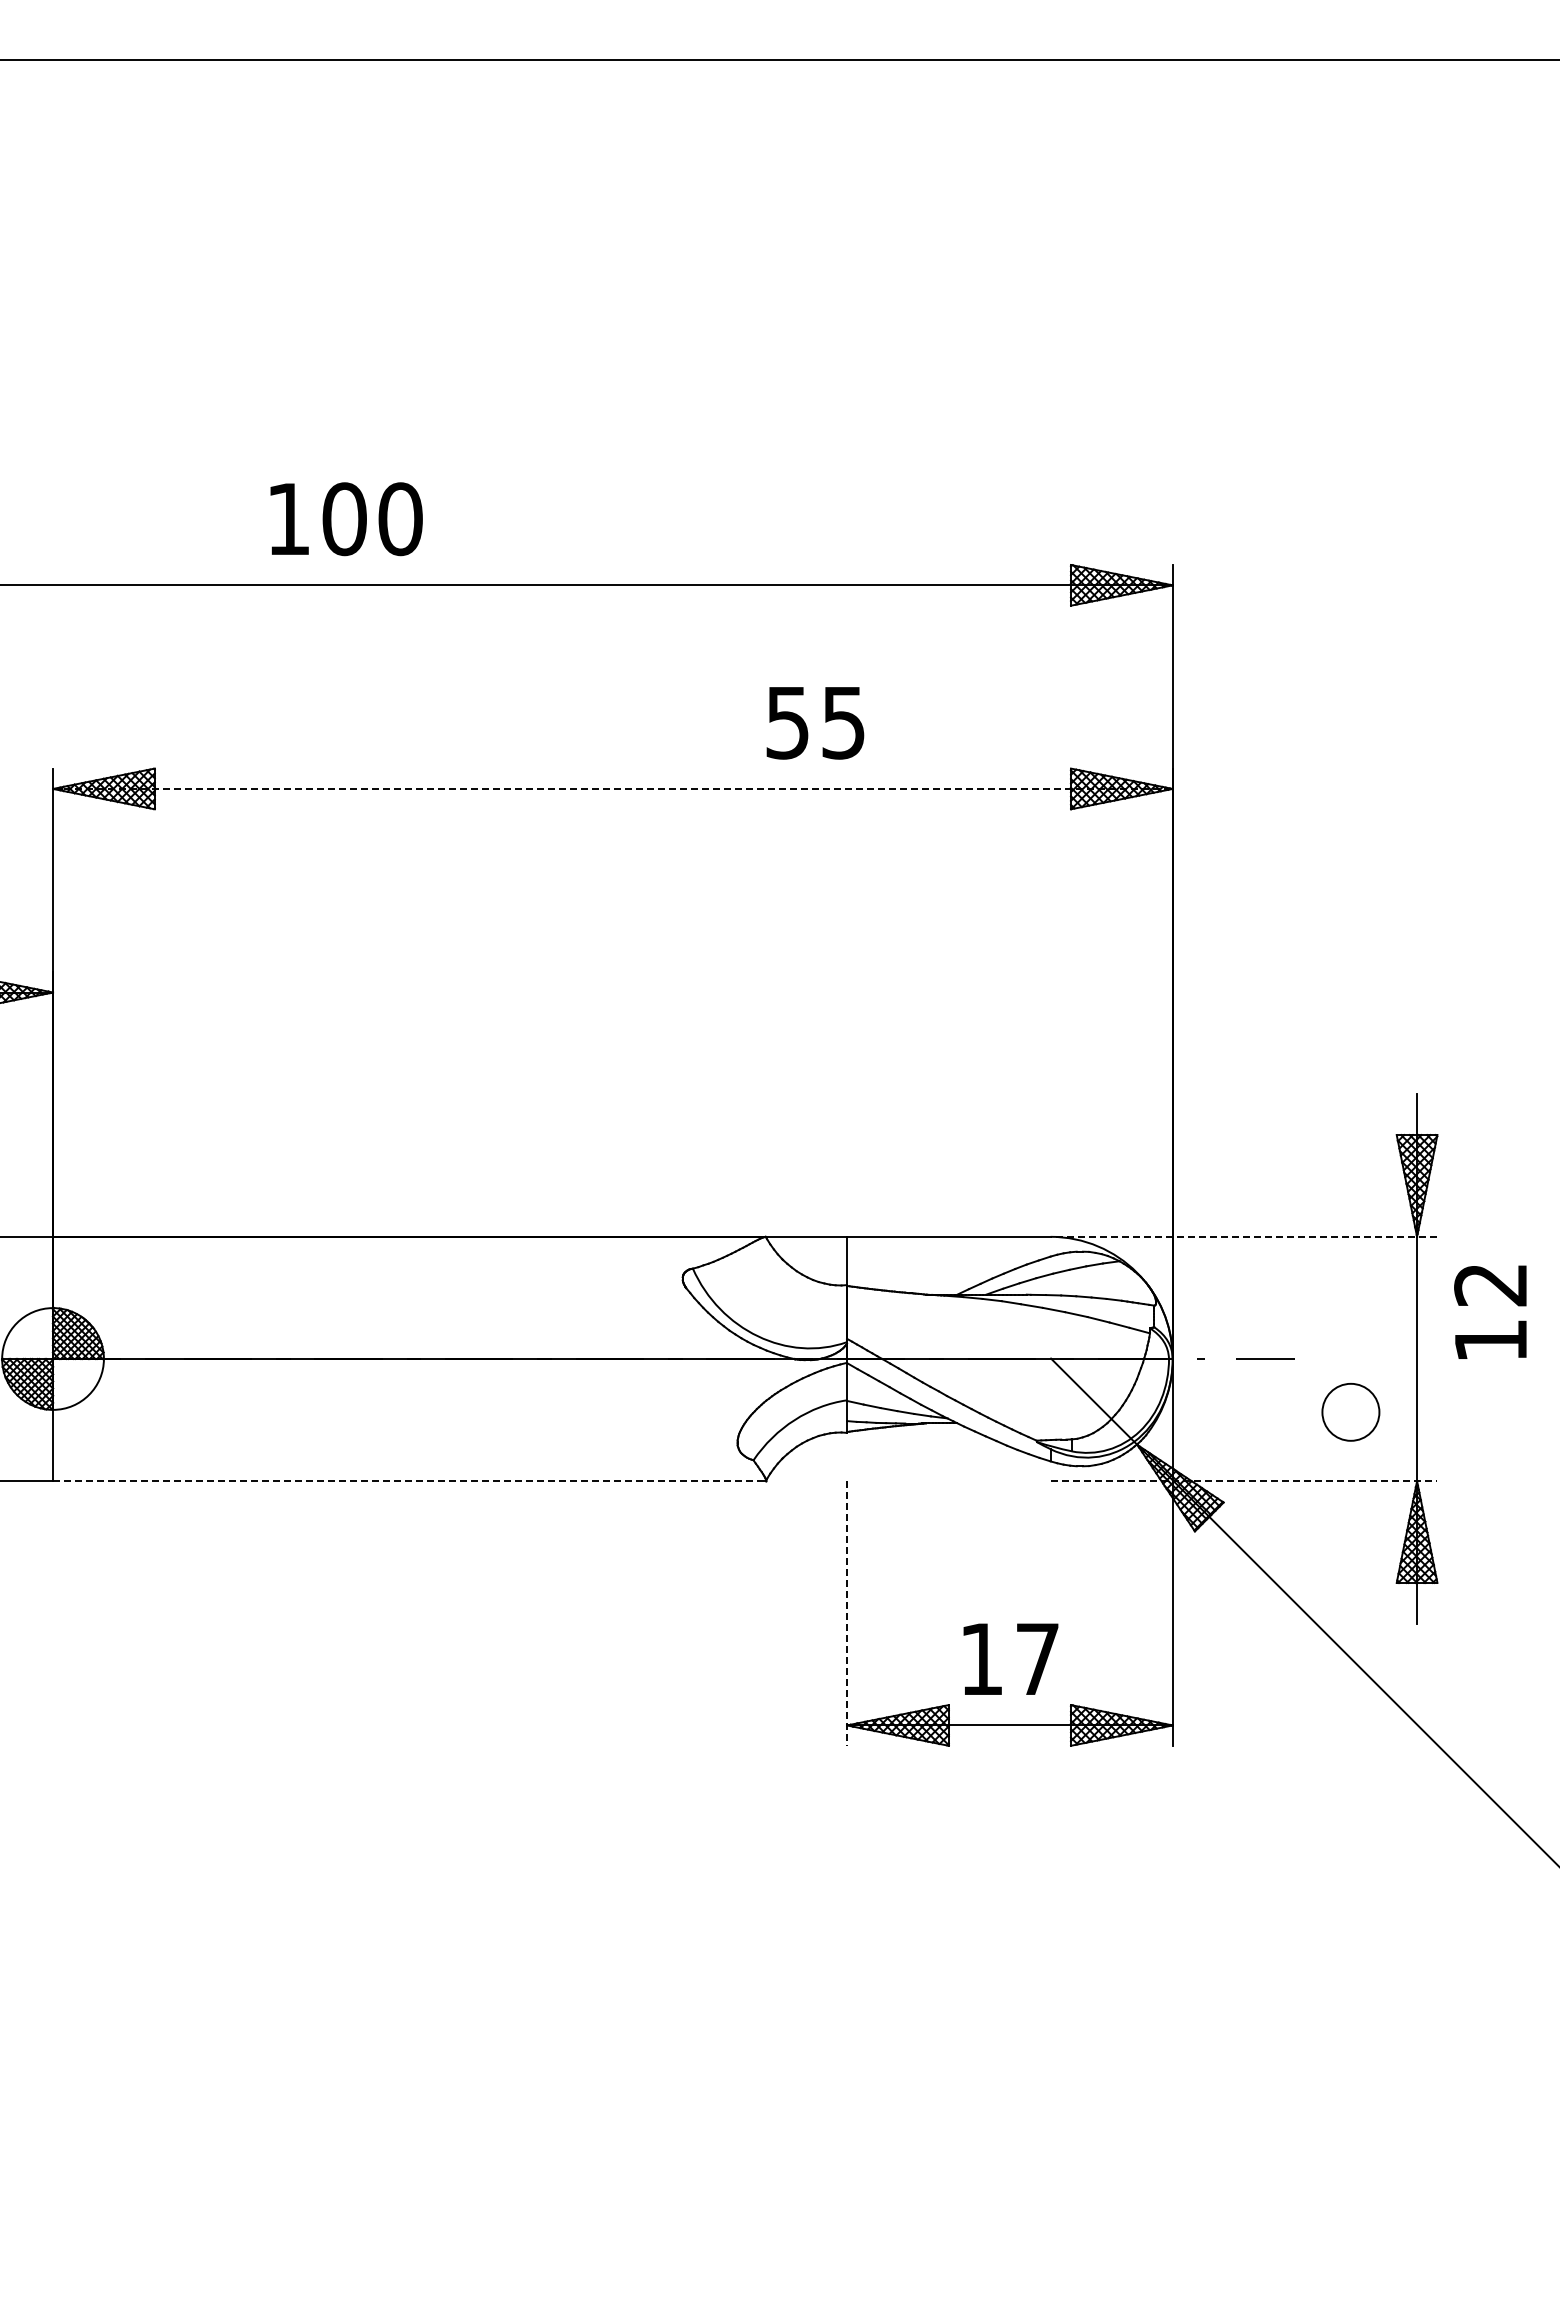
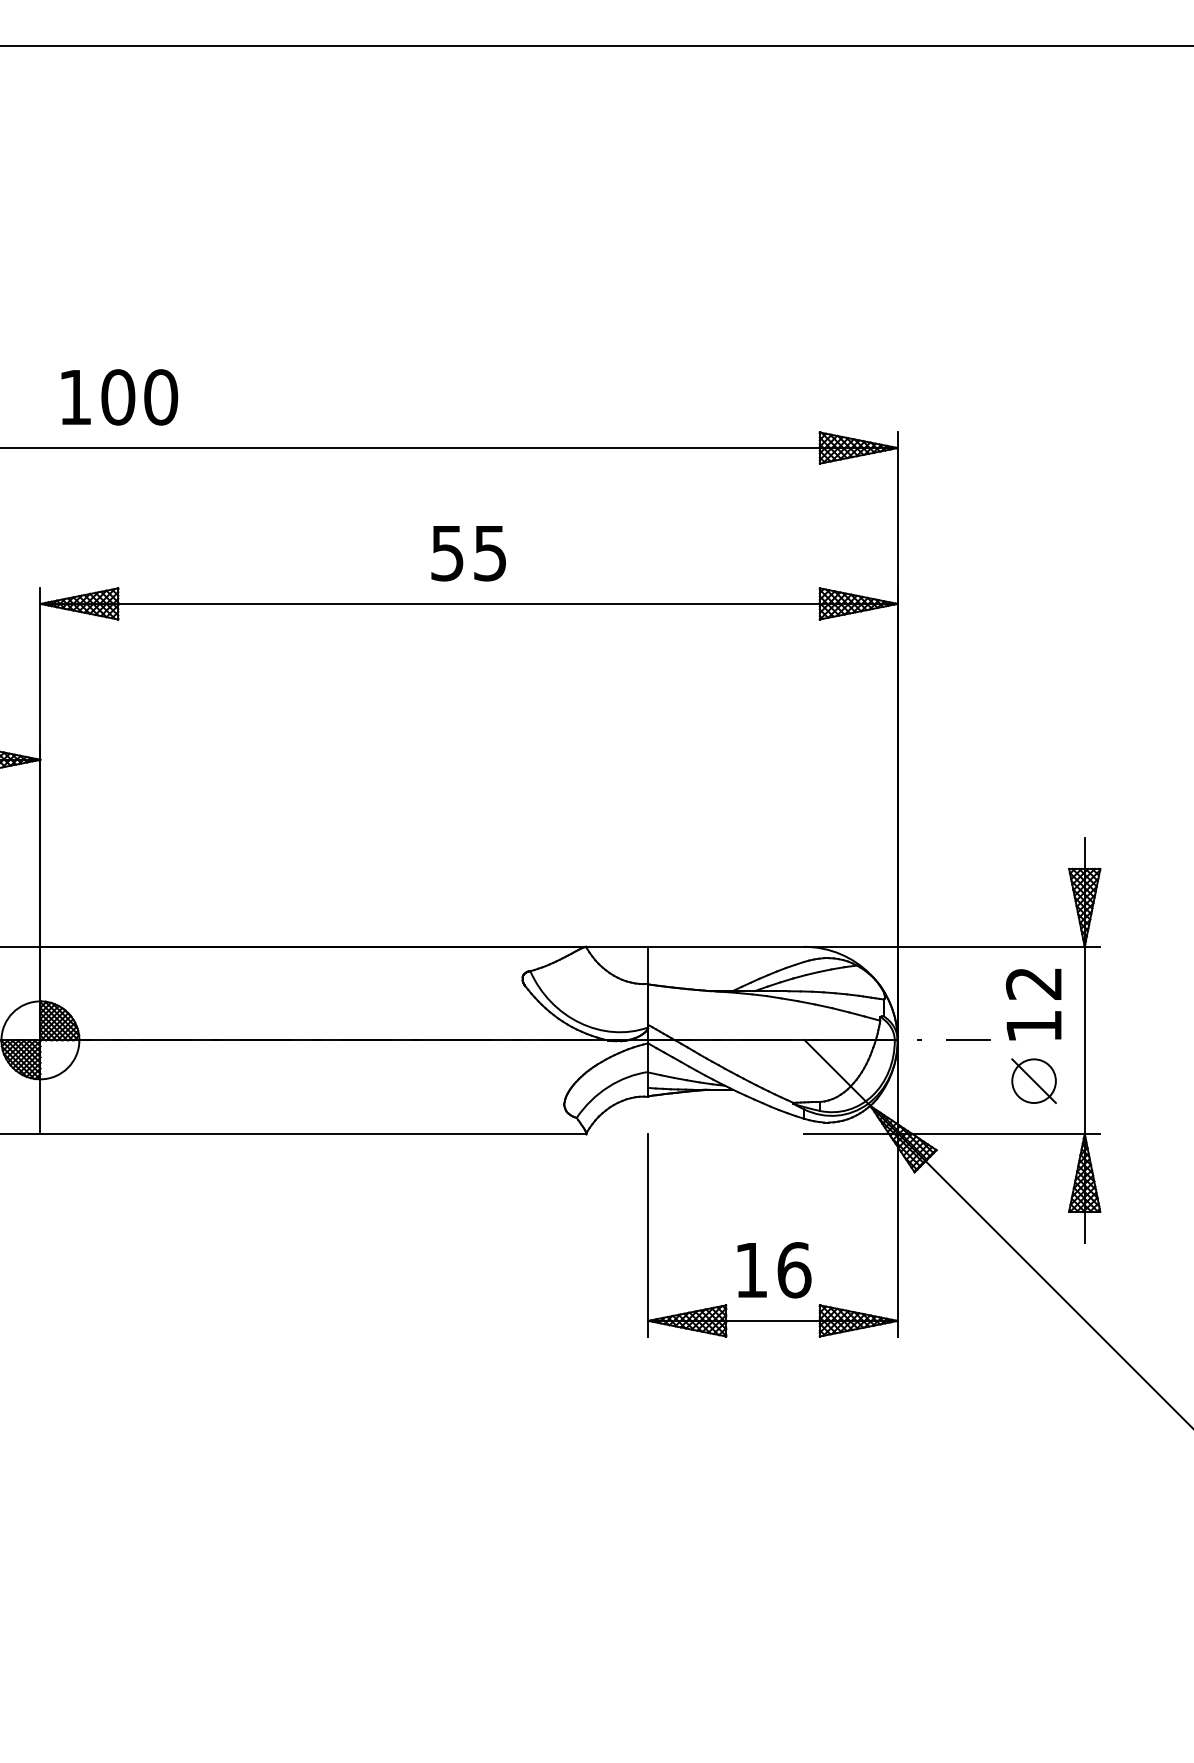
text: (346, 519) -> (119, 397), moved
text: (815, 723) -> (468, 553), moved
line: (612, 788) -> (468, 603), dashed -> solid
line: (1243, 1236) -> (951, 946), dashed -> solid
text: (1490, 1311) -> (1033, 1003), moved
line: (1350, 1411) -> (1033, 1080), added
line: (409, 1481) -> (313, 1134), dashed -> solid
line: (1244, 1481) -> (952, 1134), dashed -> solid
line: (847, 1613) -> (648, 1235), dashed -> solid
text: (1038, 1659) -> (794, 1270), 17 -> 16

